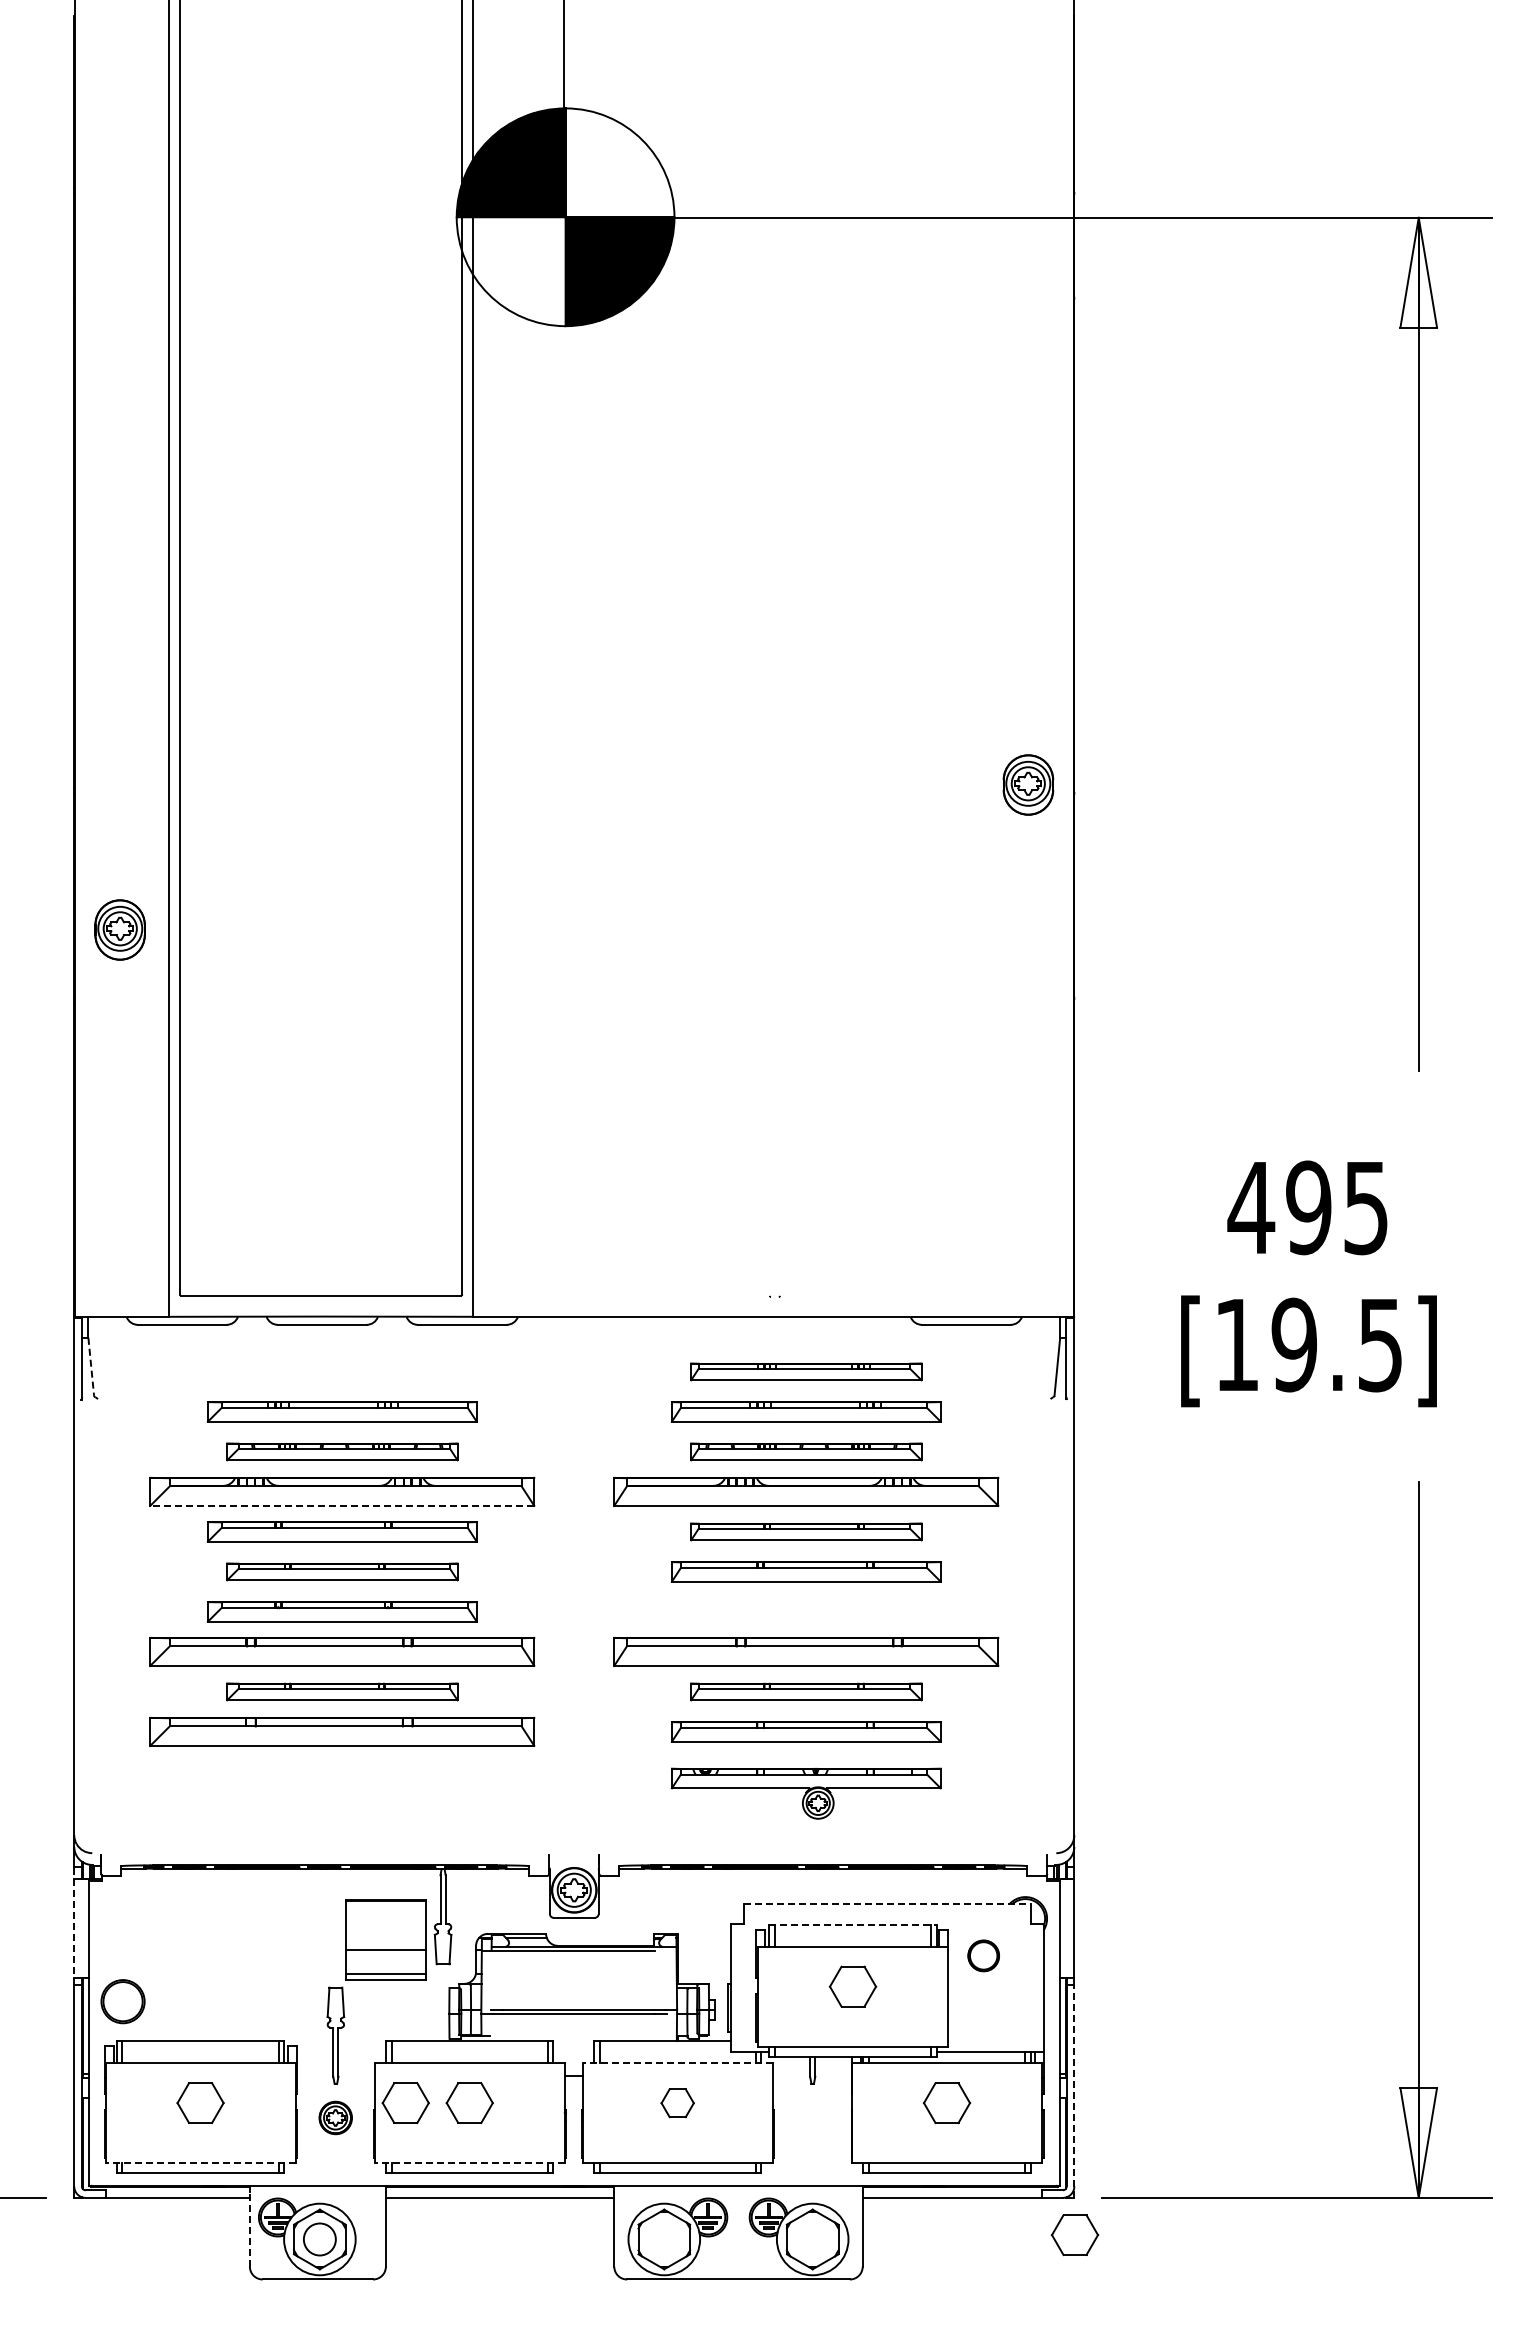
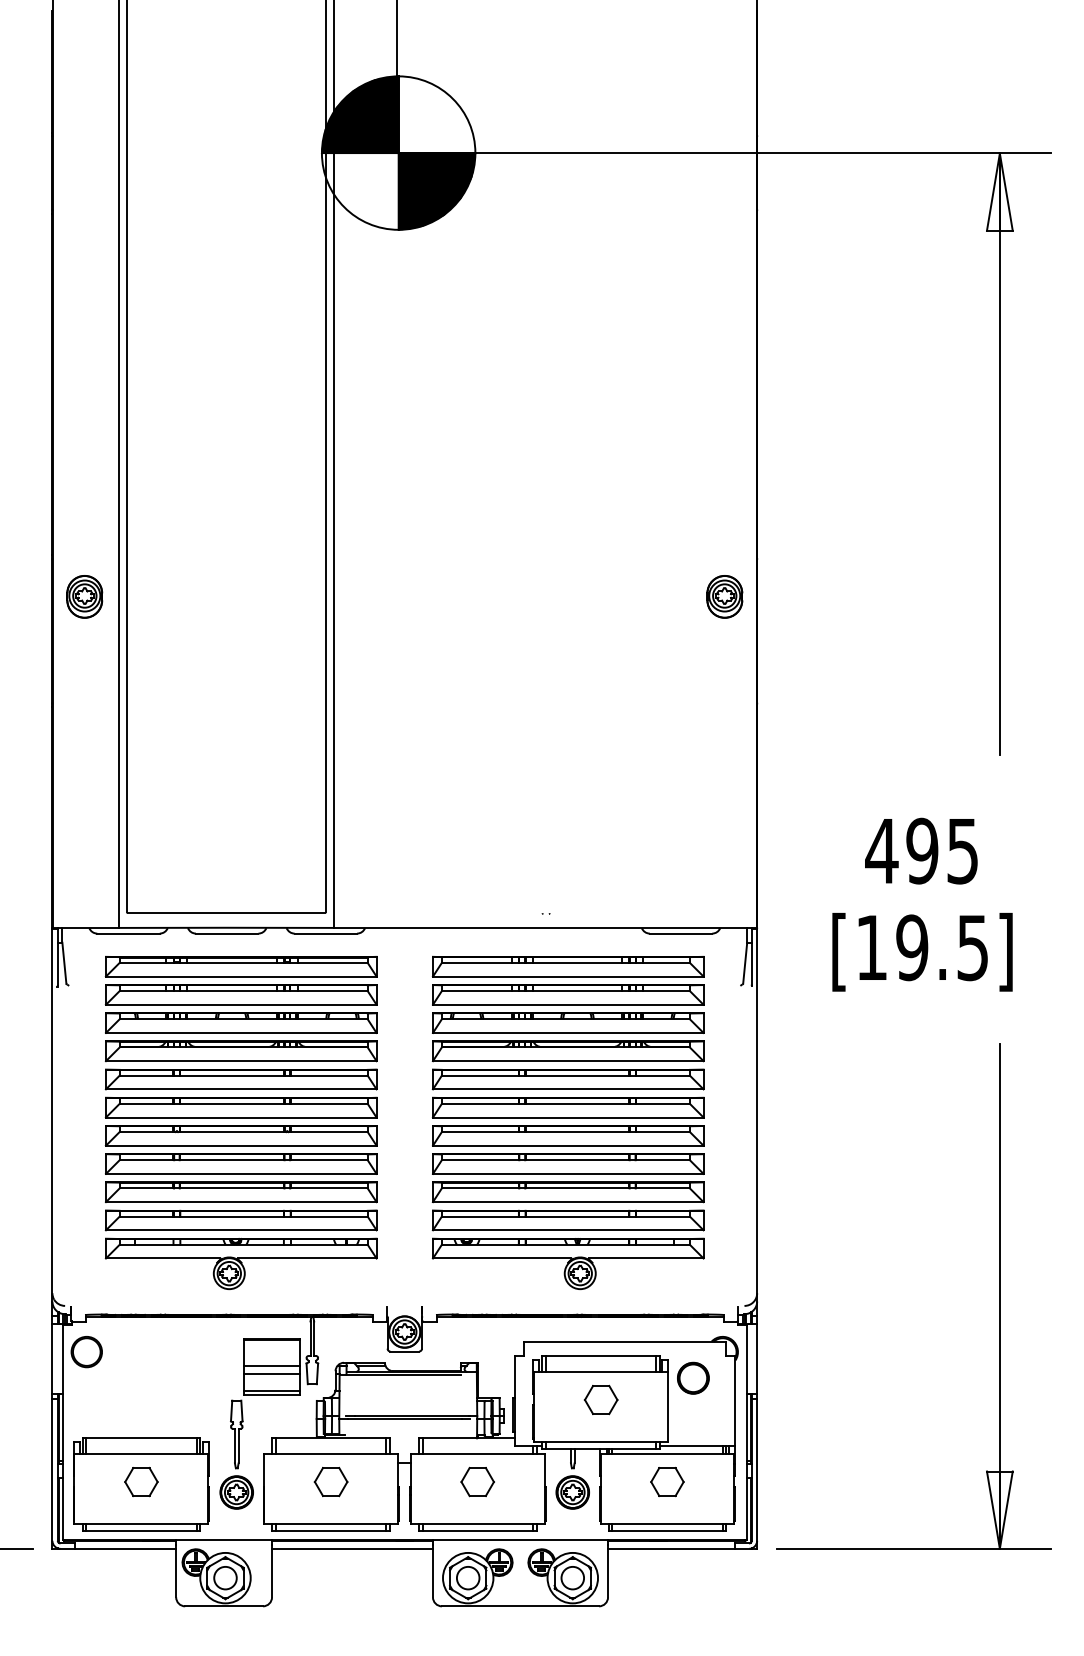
part: (1028, 784) -> (724, 596), moved
part: (119, 929) -> (84, 596), moved
line: (91, 1367) -> (64, 963), dashed -> solid
part: (342, 1371) -> (241, 966), added
part: (806, 1371) -> (568, 966), size x1.67
part: (342, 1411) -> (241, 994), size x1.43
part: (806, 1411) -> (568, 994), size x1.43
part: (342, 1451) -> (241, 1022), size x1.67
part: (806, 1451) -> (568, 1022), size x1.67
line: (341, 1505) -> (240, 1060), dashed -> solid
part: (342, 1531) -> (241, 1079), size x1.43
part: (806, 1531) -> (568, 1079), size x1.67
part: (342, 1571) -> (241, 1107), size x1.67
part: (806, 1571) -> (568, 1107), size x1.43
part: (342, 1611) -> (241, 1135), size x1.43
part: (806, 1611) -> (568, 1135), added
part: (342, 1691) -> (241, 1191), size x1.67
part: (806, 1691) -> (568, 1191), size x1.67
part: (806, 1731) -> (568, 1220), size x1.43
part: (342, 1793) -> (241, 1263), added
part: (806, 1793) -> (568, 1263), size x1.43
line: (887, 1903) -> (625, 1341), dashed -> solid
line: (853, 1924) -> (601, 1356), dashed -> solid
line: (74, 1925) -> (52, 1356), dashed -> solid
line: (385, 1937) -> (271, 1365), added
part: (983, 1955) -> (693, 1378), size x1.43
part: (122, 2001) -> (86, 1351), moved
line: (677, 2063) -> (477, 1454), dashed -> solid
line: (1074, 2091) -> (757, 1473), dashed -> solid
part: (405, 2103) -> (285, 1482), removed
part: (677, 2103) -> (477, 1482), size x1.43
part: (335, 2117) -> (236, 1492), size x1.43
part: (812, 2117) -> (572, 1492), added
line: (200, 2163) -> (141, 1524), dashed -> solid
line: (469, 2163) -> (330, 1524), dashed -> solid
line: (249, 2229) -> (175, 1571), dashed -> solid
part: (1075, 2235) -> (757, 1575), removed
circle: (664, 2239) -> (468, 1578), added
circle: (812, 2239) -> (572, 1578), added

